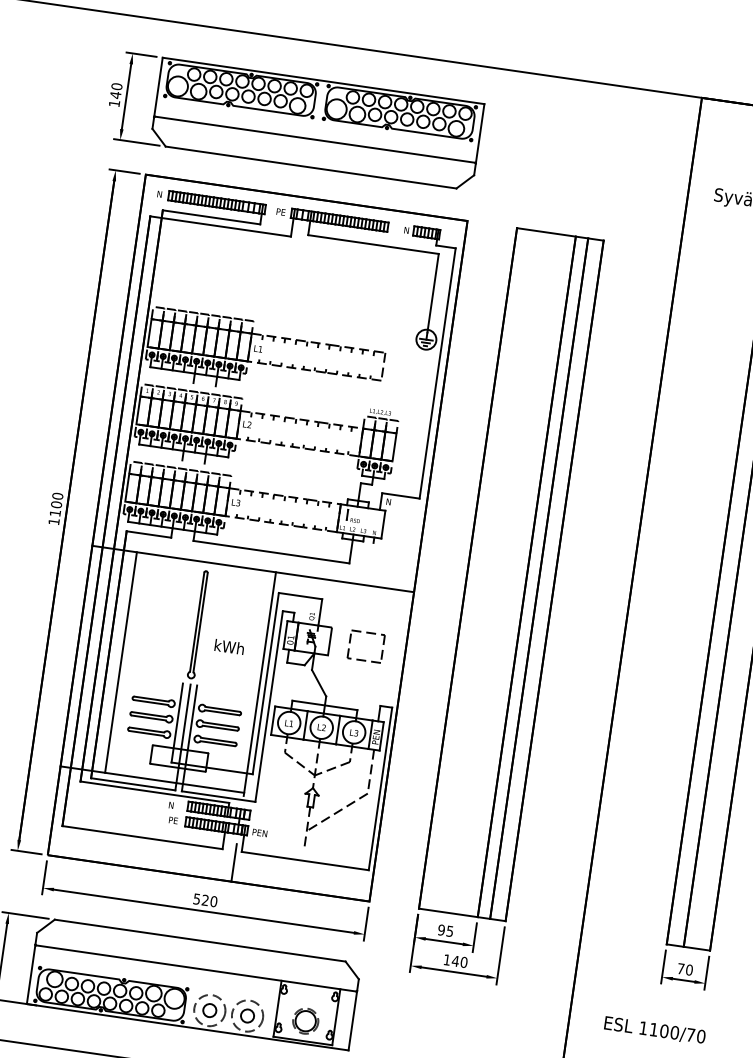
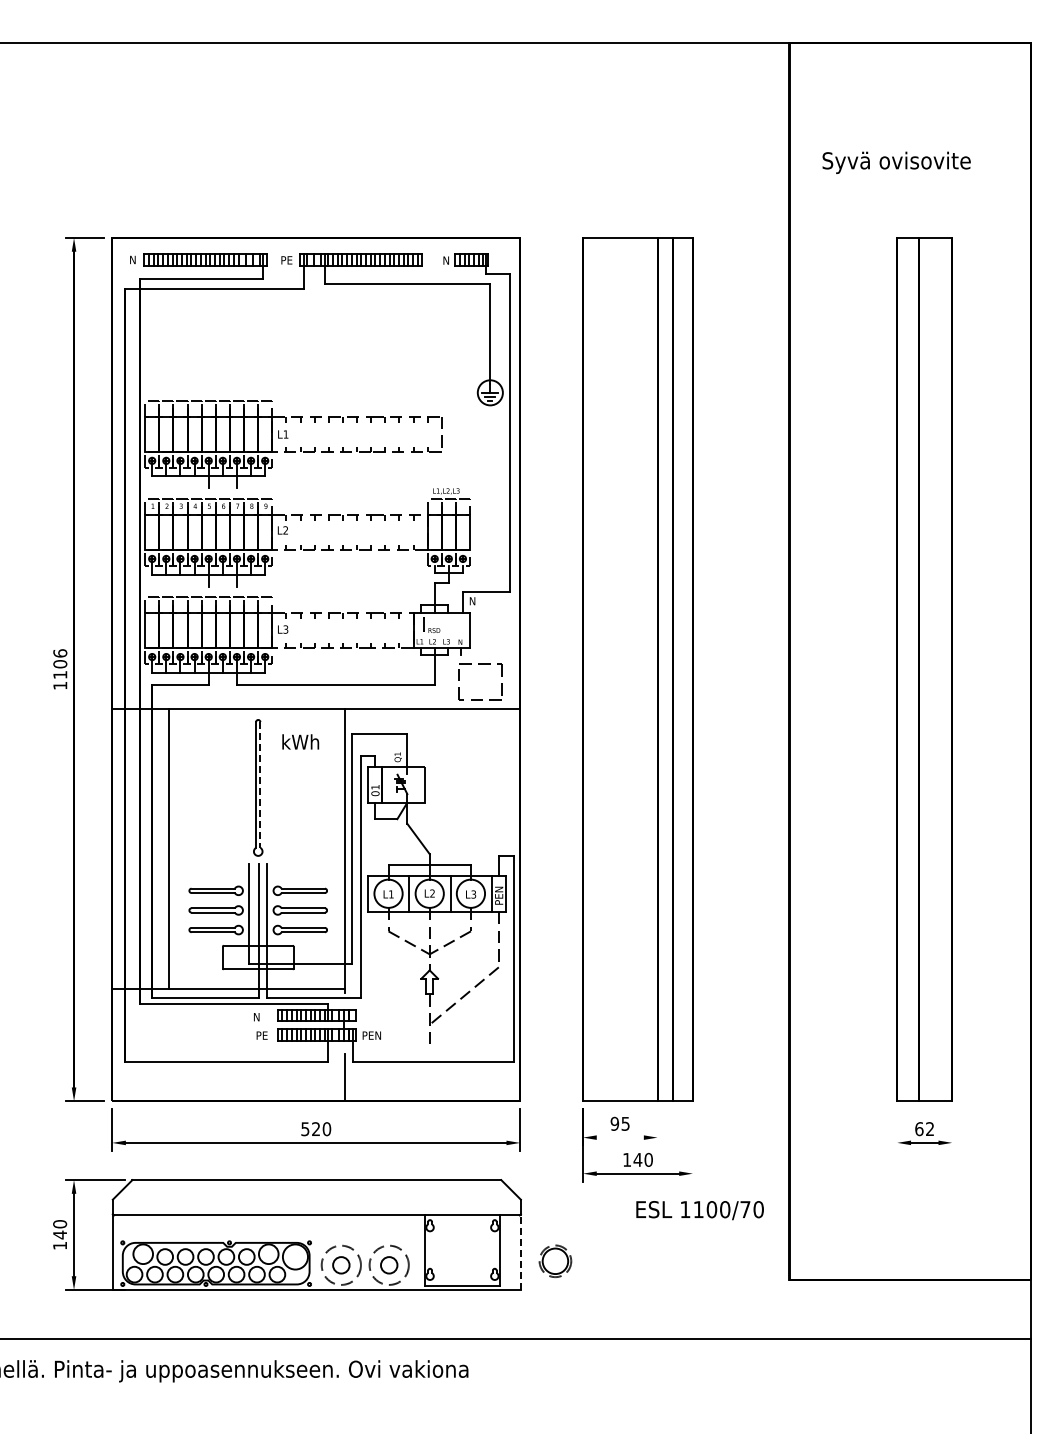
part: (294, 120) -> (287, 144), removed
text: (57, 496) -> (59, 653), 1100 -> 1106
line: (200, 623) -> (260, 785), solid -> dashed
part: (368, 632) -> (480, 664), moved
text: (229, 646) -> (300, 741), moved
line: (474, 937) -> (657, 1127), removed
line: (443, 941) -> (619, 1137), removed
line: (500, 956) -> (692, 1145), removed
line: (663, 966) -> (897, 1129), removed
text: (684, 969) -> (924, 1129), 70 -> 62
line: (707, 972) -> (952, 1129), removed
part: (305, 1020) -> (555, 1260), moved
line: (352, 1020) -> (520, 1252), solid -> dashed
text: (654, 1030) -> (699, 1210), moved

